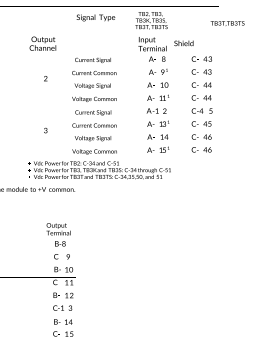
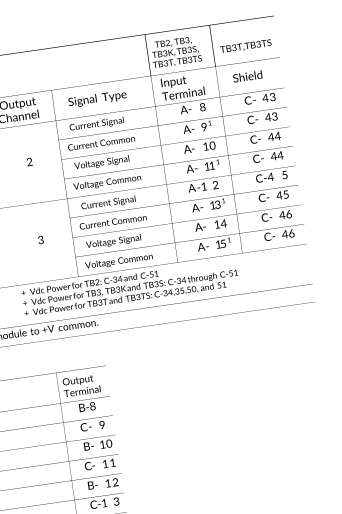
text: (95, 17) -> (96, 98), moved
text: (227, 23) -> (245, 46), moved
text: (183, 43) -> (247, 76), moved

